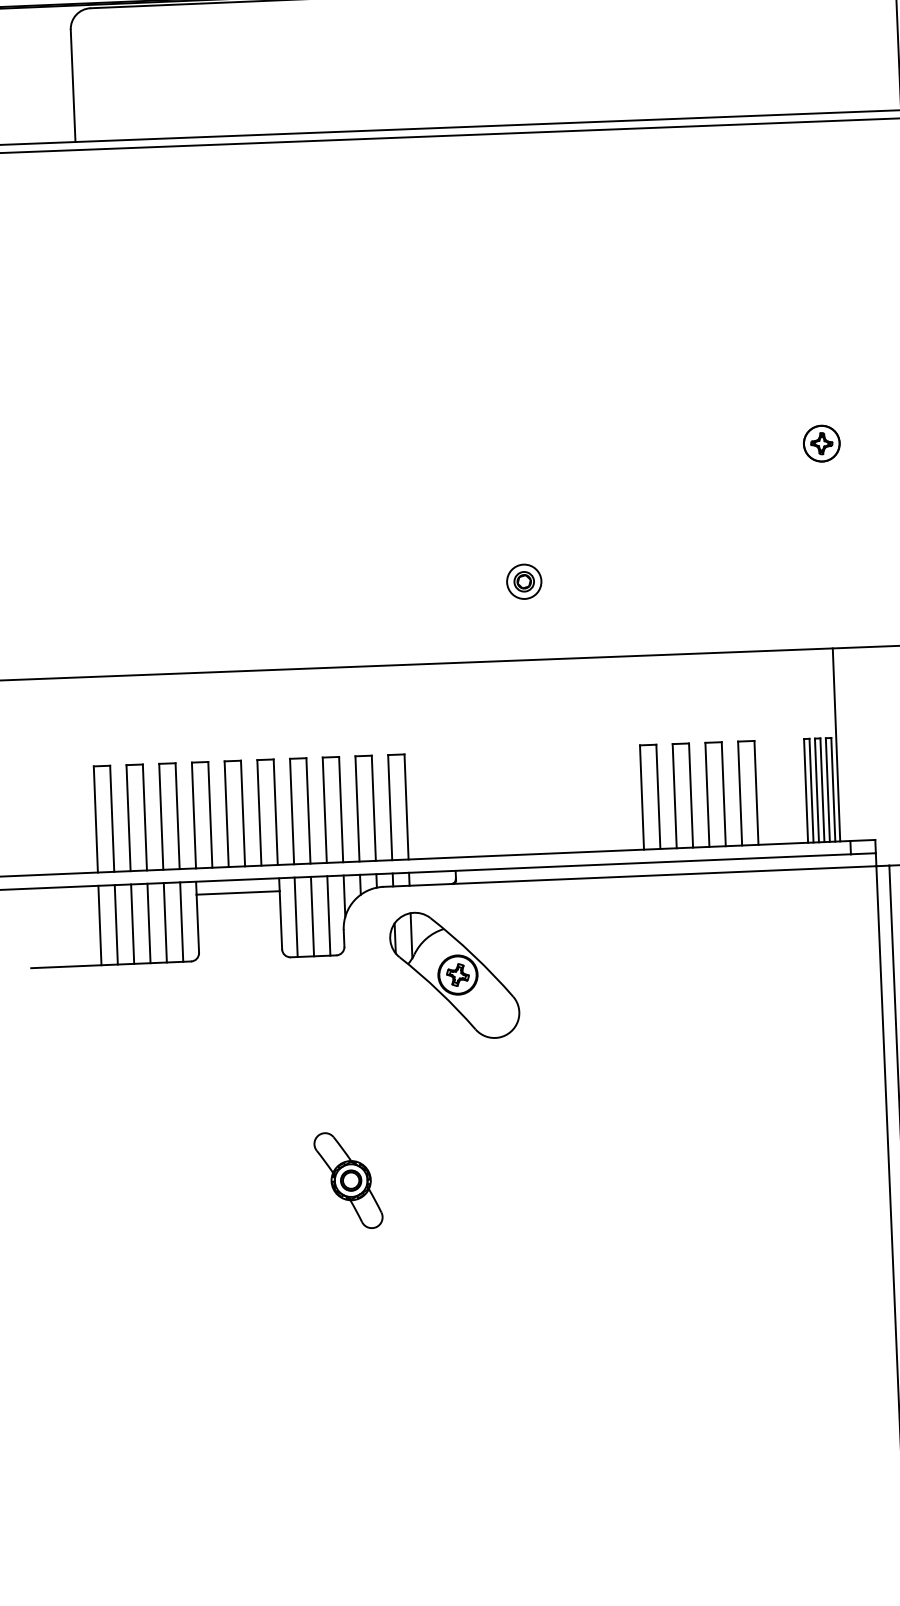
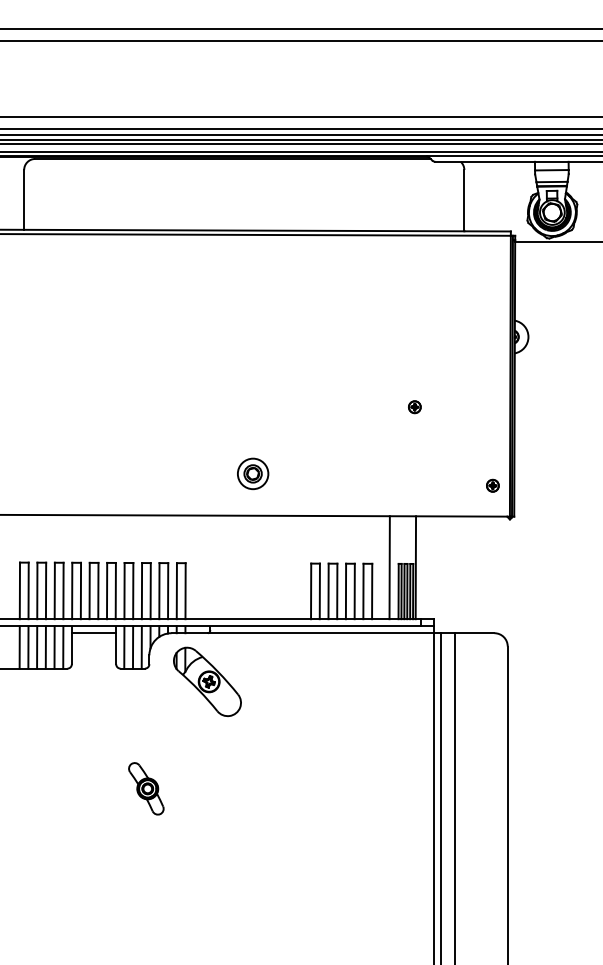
part: (821, 444) -> (414, 407), size x0.62
part: (524, 580) -> (253, 473), size x1.67
line: (787, 746) -> (389, 567), added

